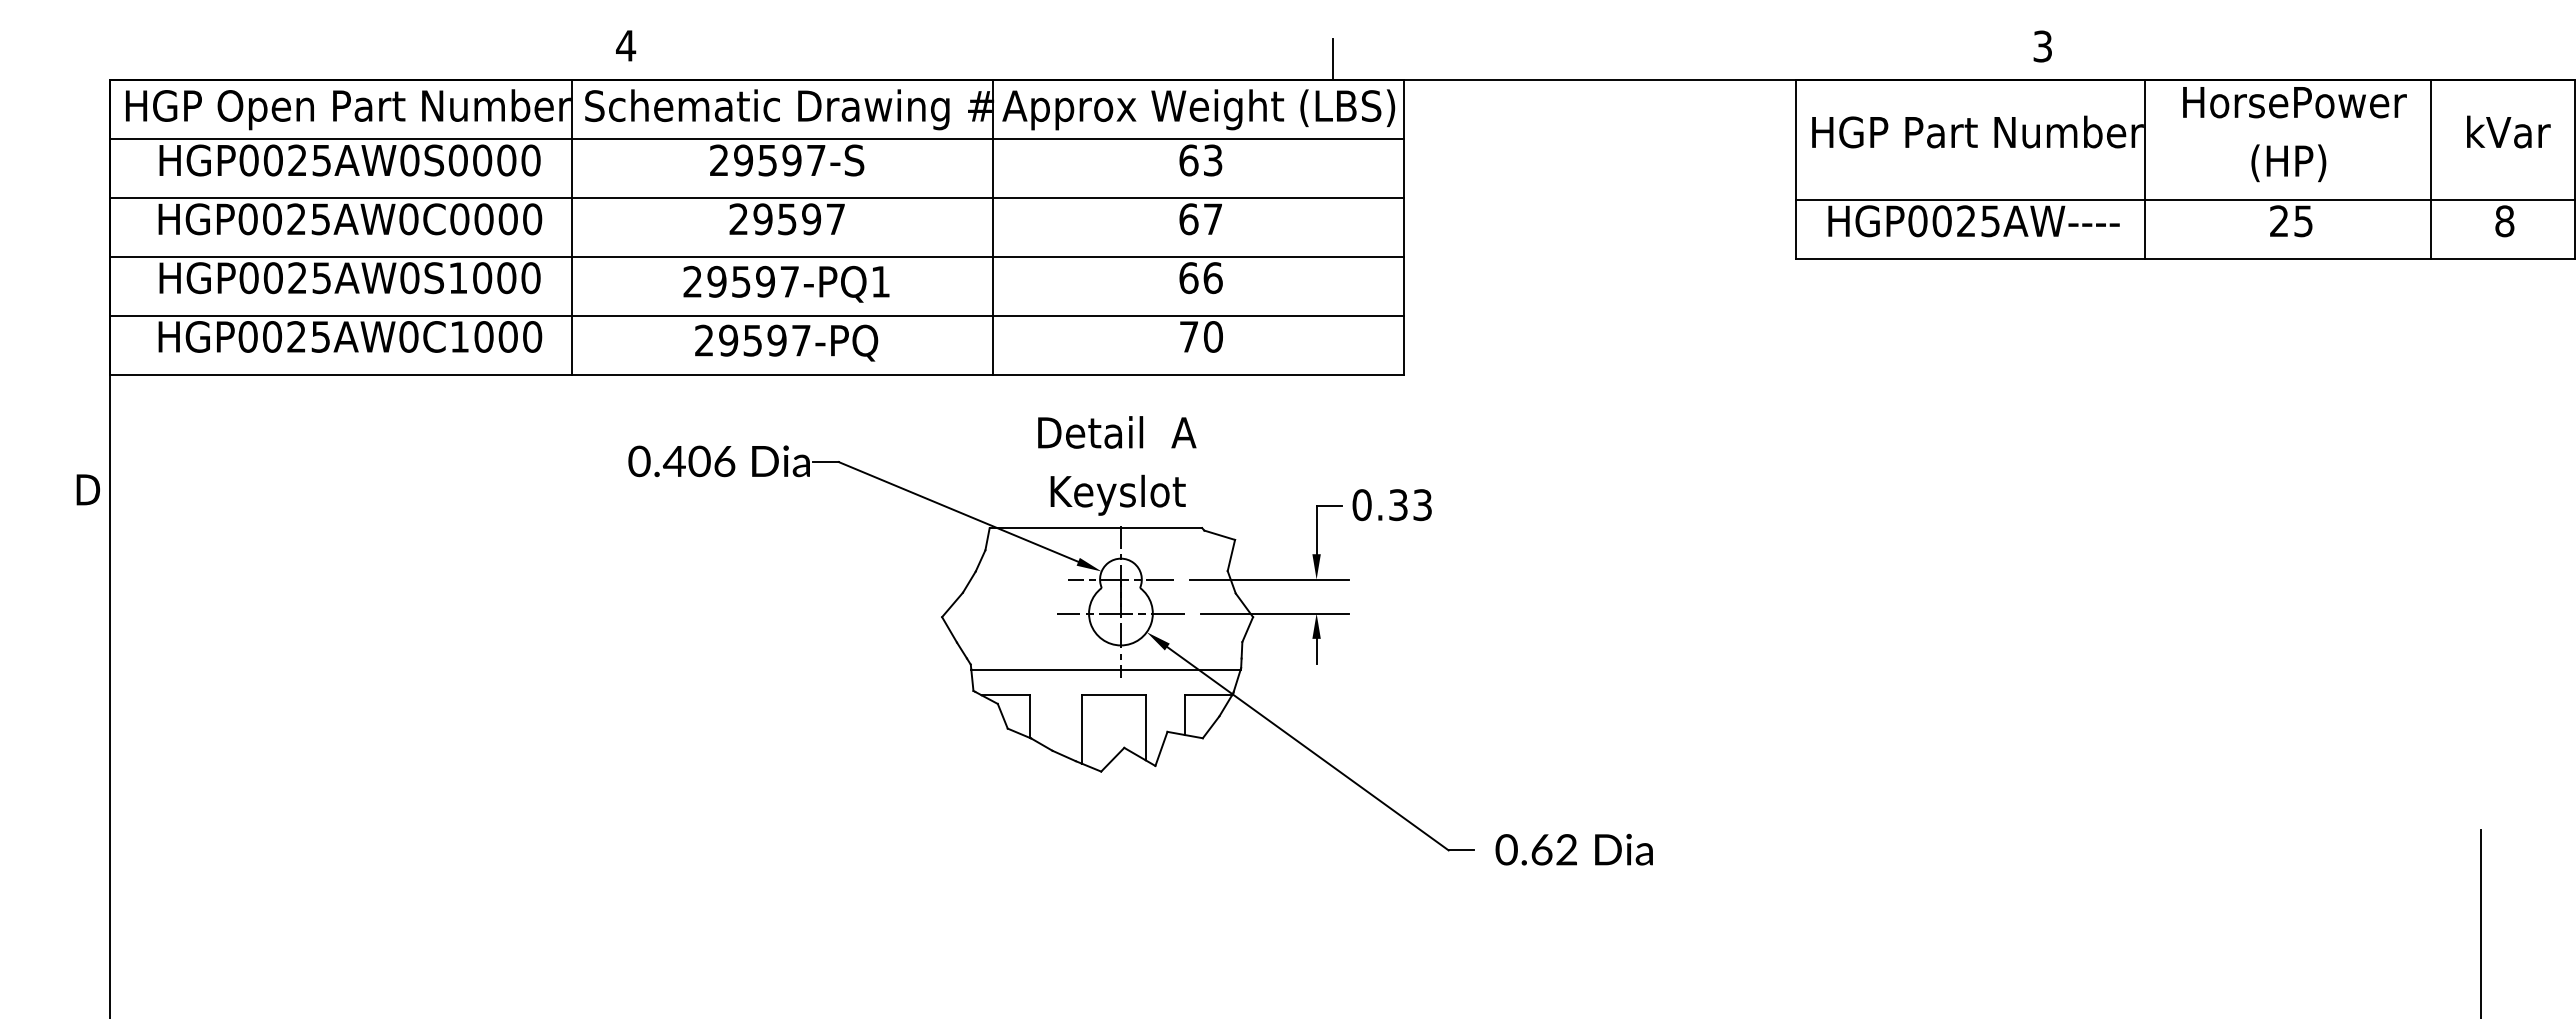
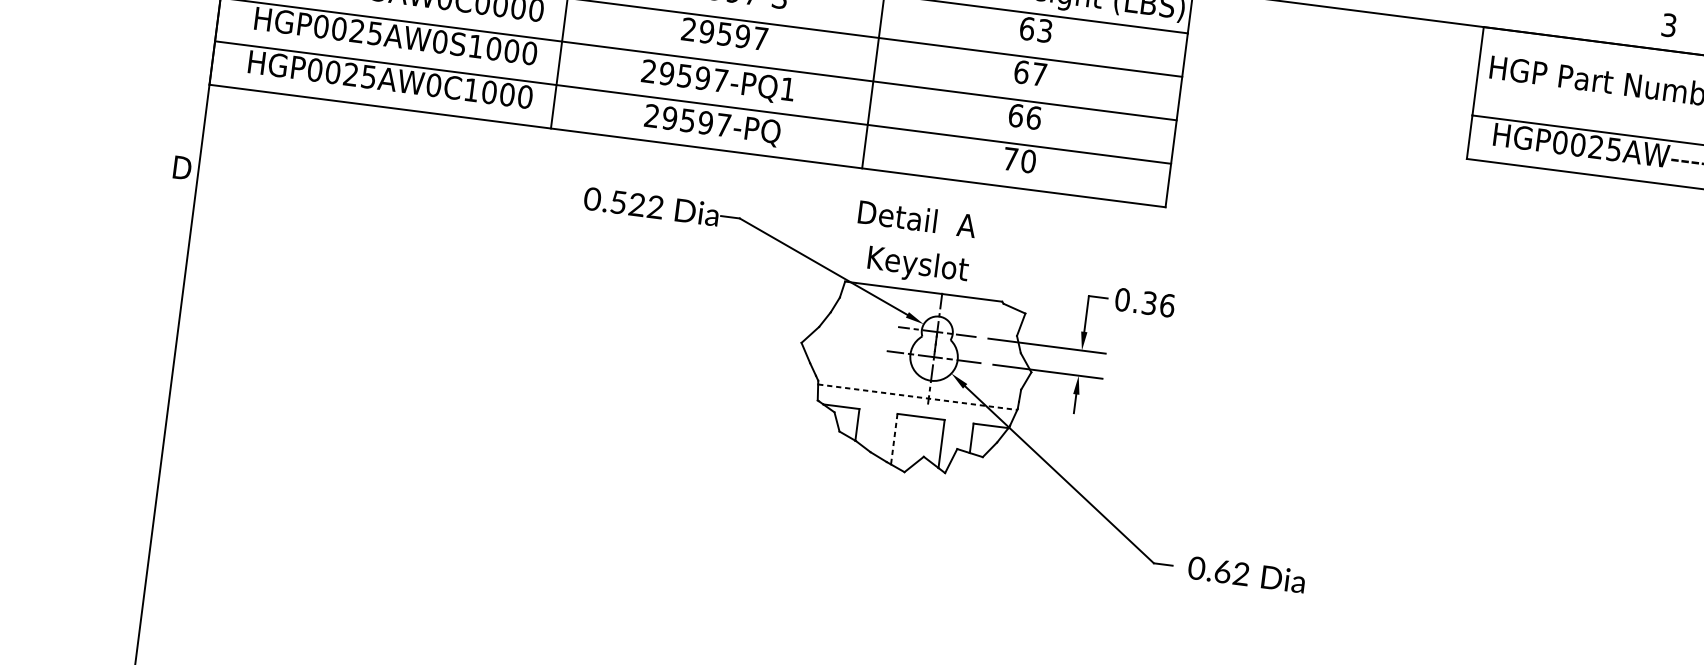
text: (1117, 432) -> (917, 219), moved
text: (698, 461) -> (636, 204), 0.406 -> 0.522
text: (1117, 494) -> (917, 265), moved
text: (1422, 505) -> (1167, 305), 0.33 -> 0.36
line: (1105, 669) -> (917, 397), solid -> dashed
line: (1081, 729) -> (893, 439), solid -> dashed

